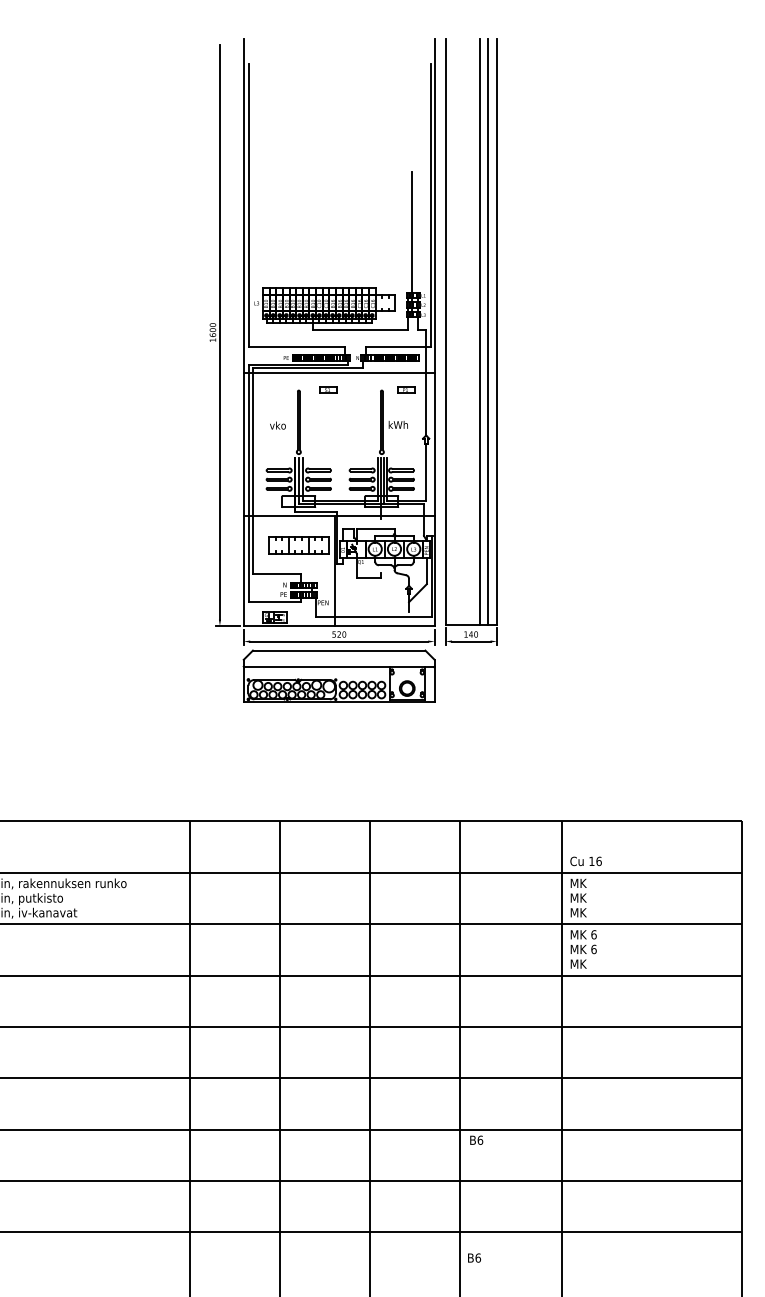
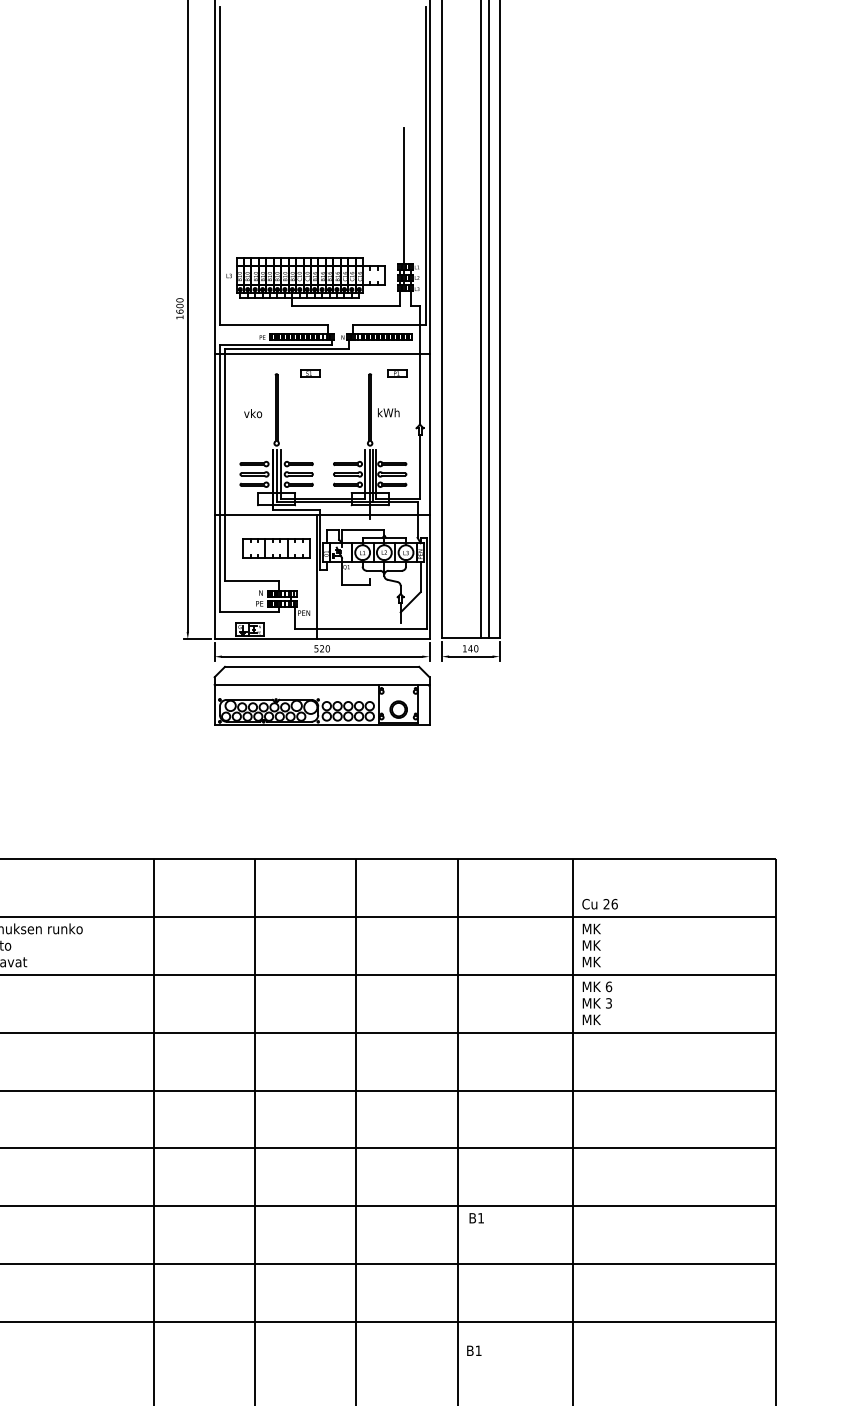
text: (591, 860) -> (606, 903), 16 -> 26
text: (593, 949) -> (608, 1003), 6 -> 3
text: (480, 1139) -> (481, 1217), B6 -> B1
text: (478, 1257) -> (478, 1350), B6 -> B1

